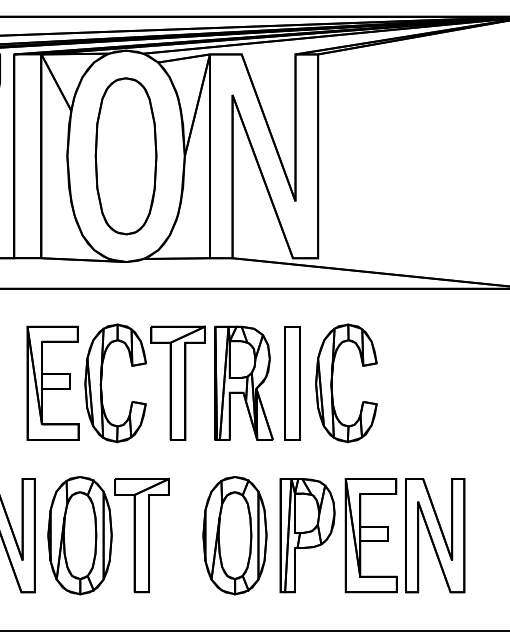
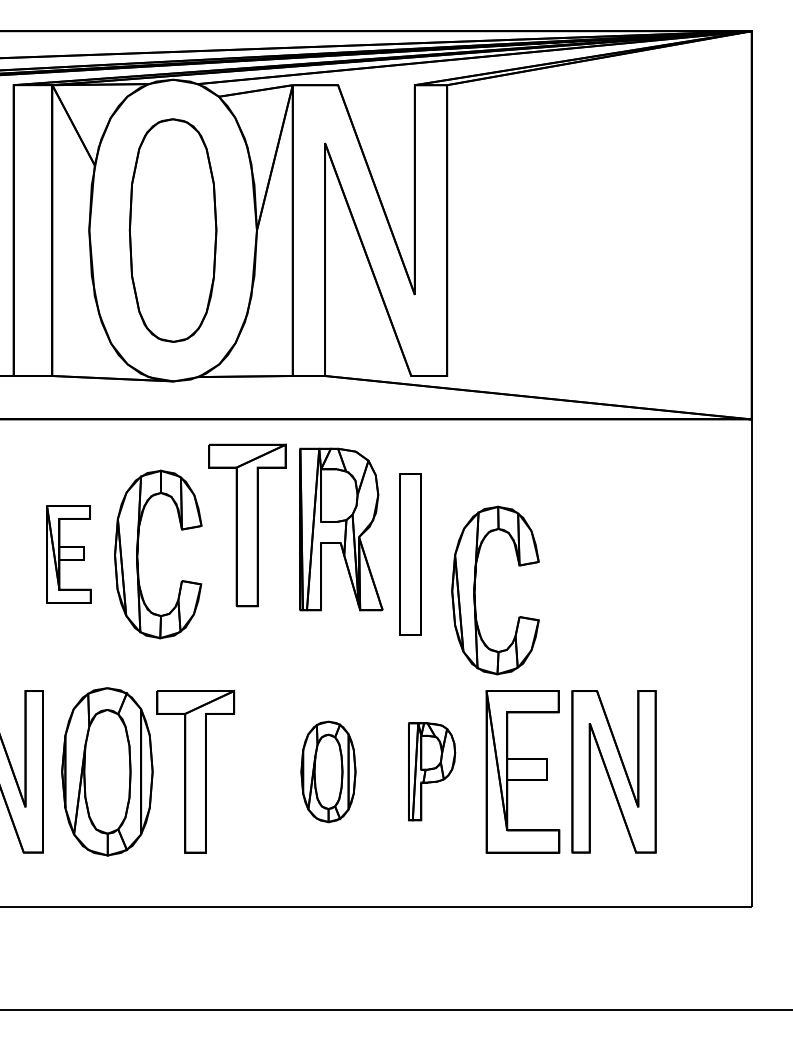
part: (52, 383) -> (68, 554), size x0.6
part: (178, 383) -> (247, 525), moved
part: (244, 383) -> (341, 529), moved
part: (332, 383) -> (475, 590), moved
part: (234, 535) -> (328, 771), size x0.6
part: (307, 535) -> (431, 771), size x0.6

